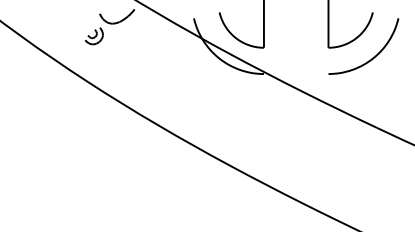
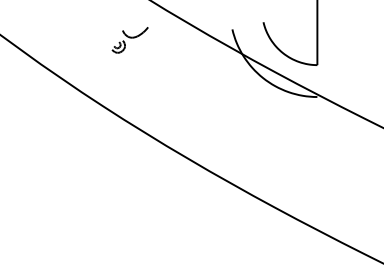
part: (109, 27) -> (129, 40), size x0.6

